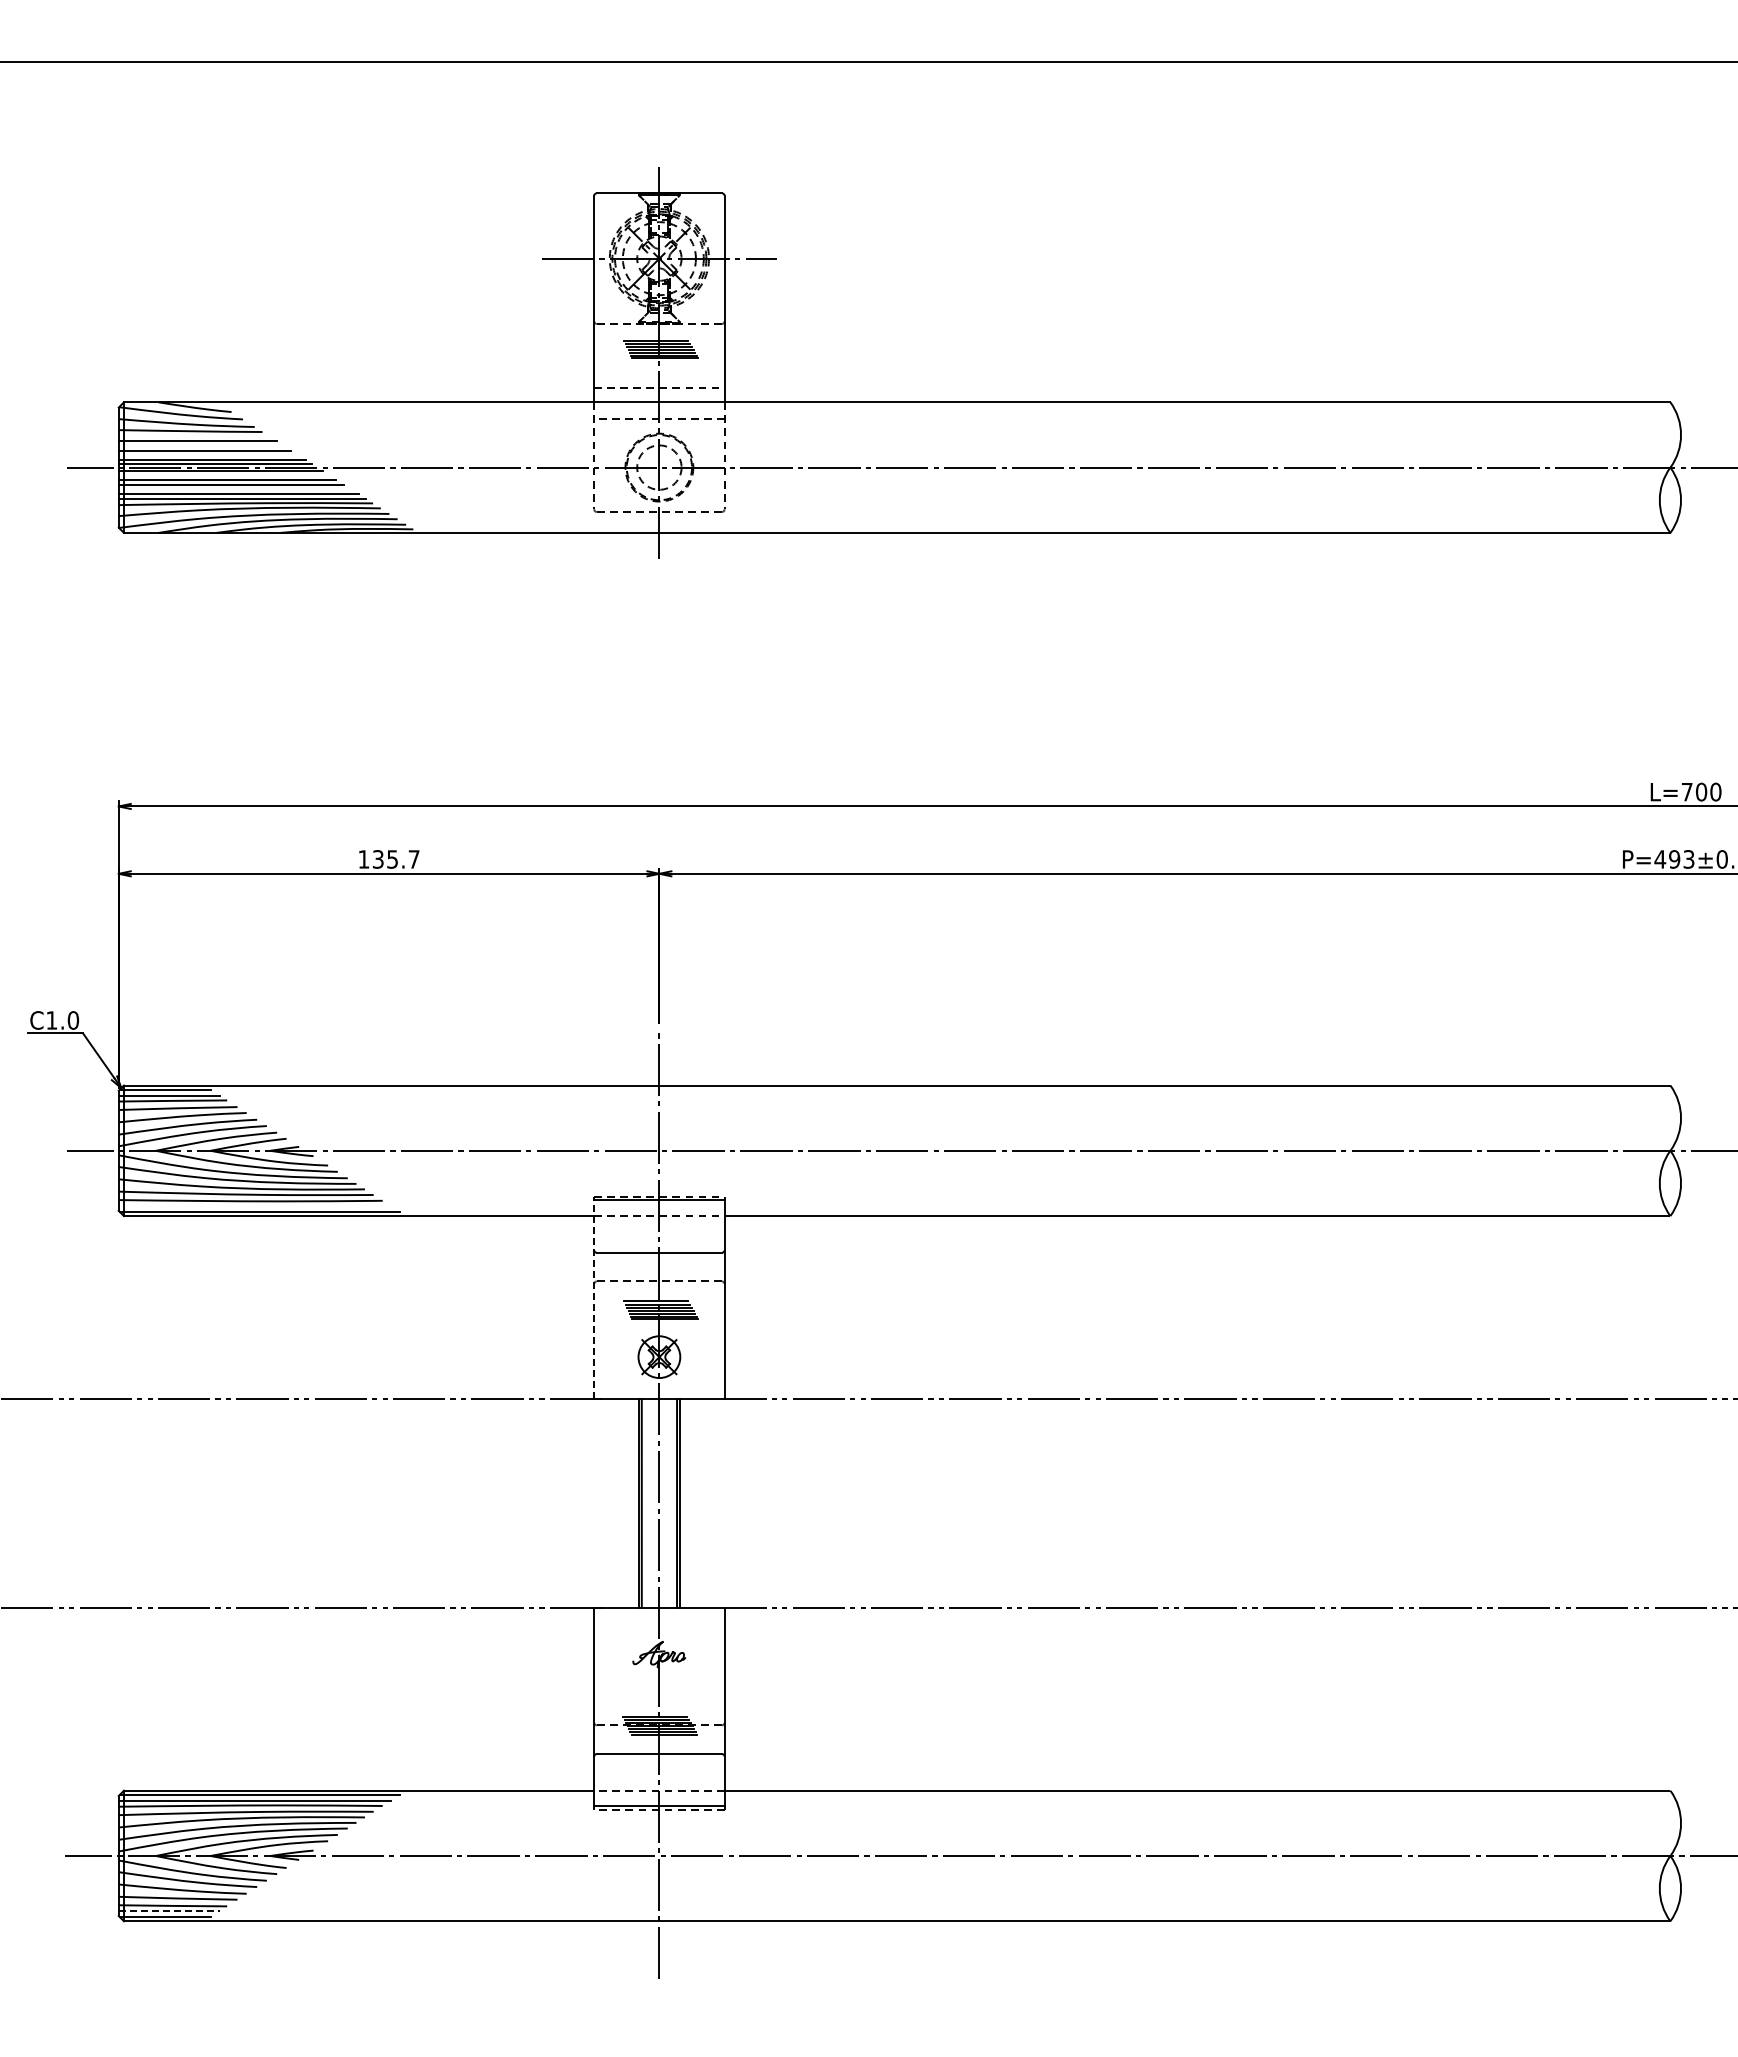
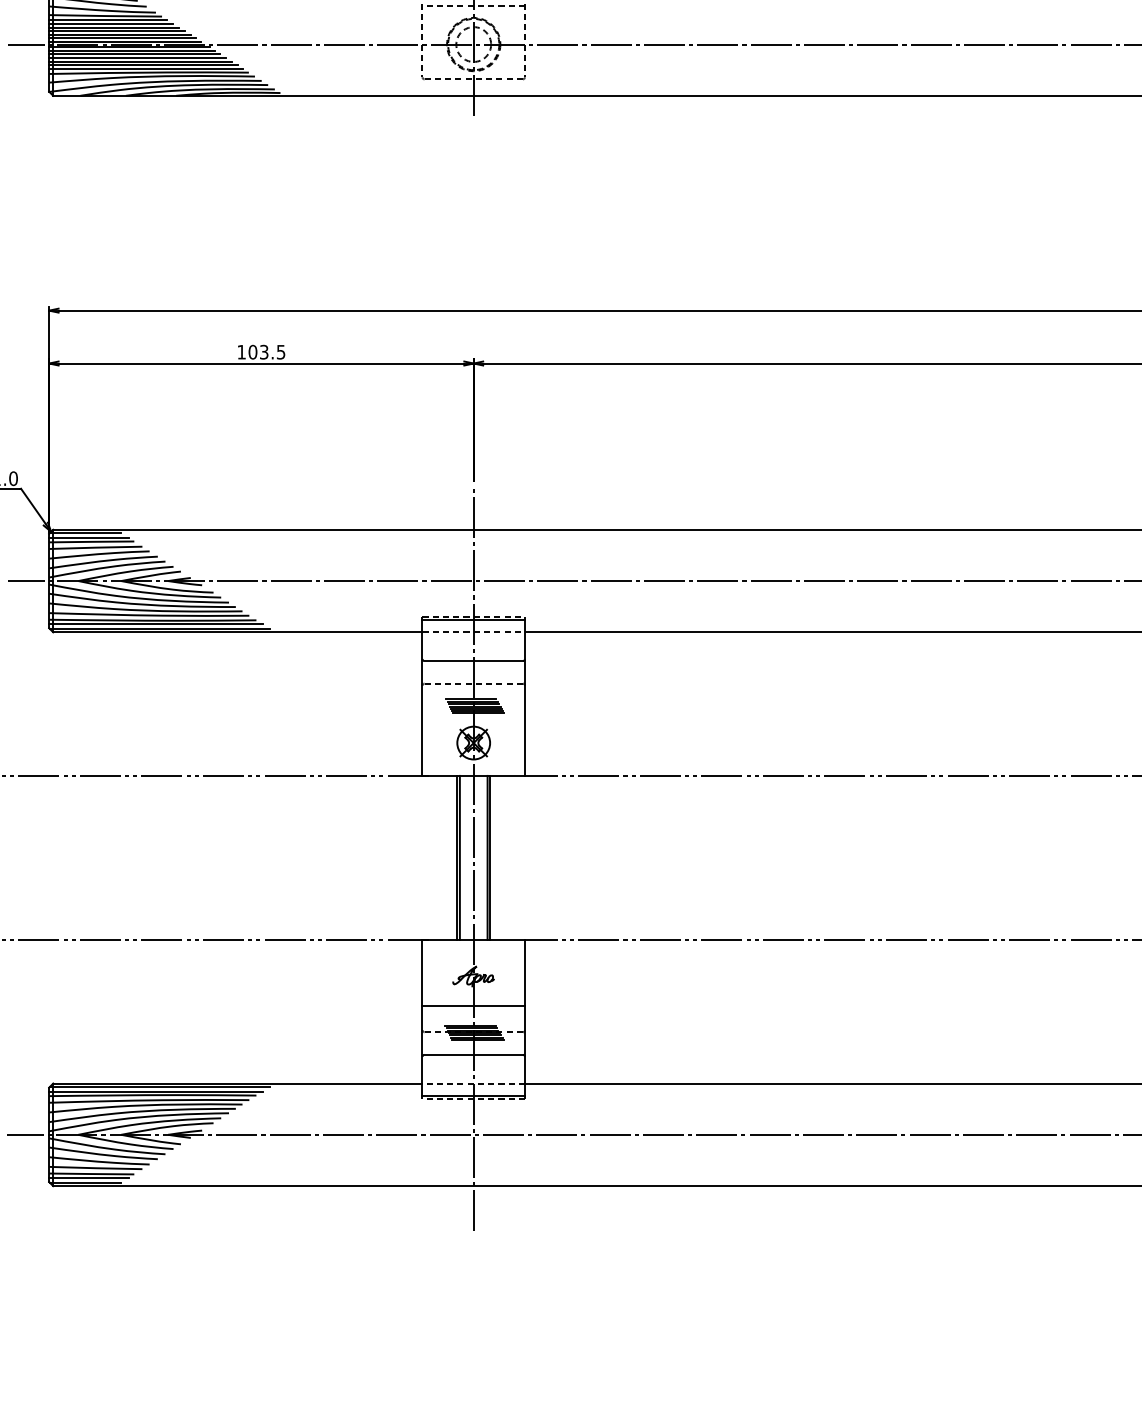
line: (193, 436) -> (107, 20), added
line: (201, 445) -> (114, 27), added
line: (208, 455) -> (119, 35), added
line: (223, 475) -> (131, 50), added
line: (234, 489) -> (140, 61), added
text: (395, 859) -> (266, 352), 135.7 -> 103.5
line: (254, 1205) -> (155, 624), added
line: (594, 1299) -> (422, 697), dashed -> solid
line: (659, 1691) -> (473, 1005), added
line: (169, 1911) -> (89, 1178), dashed -> solid

